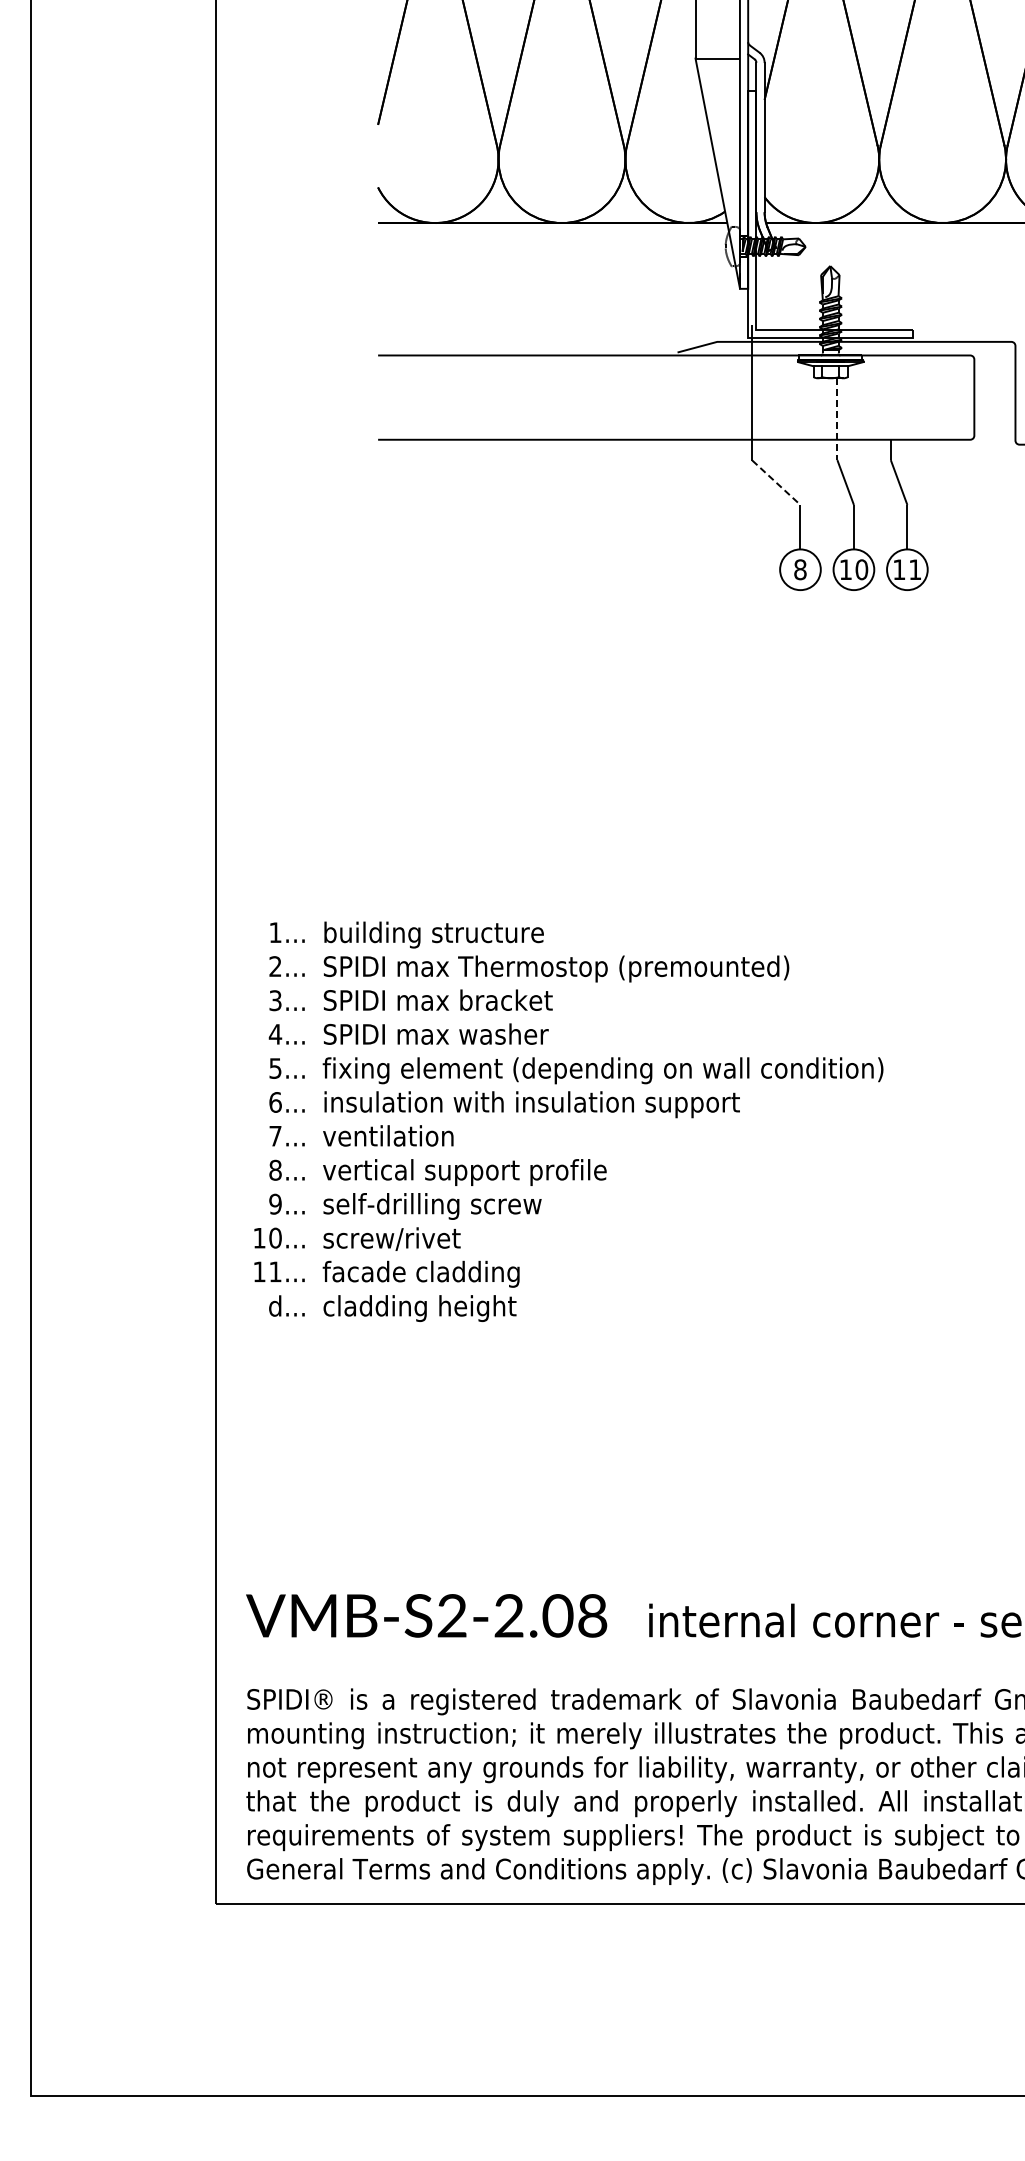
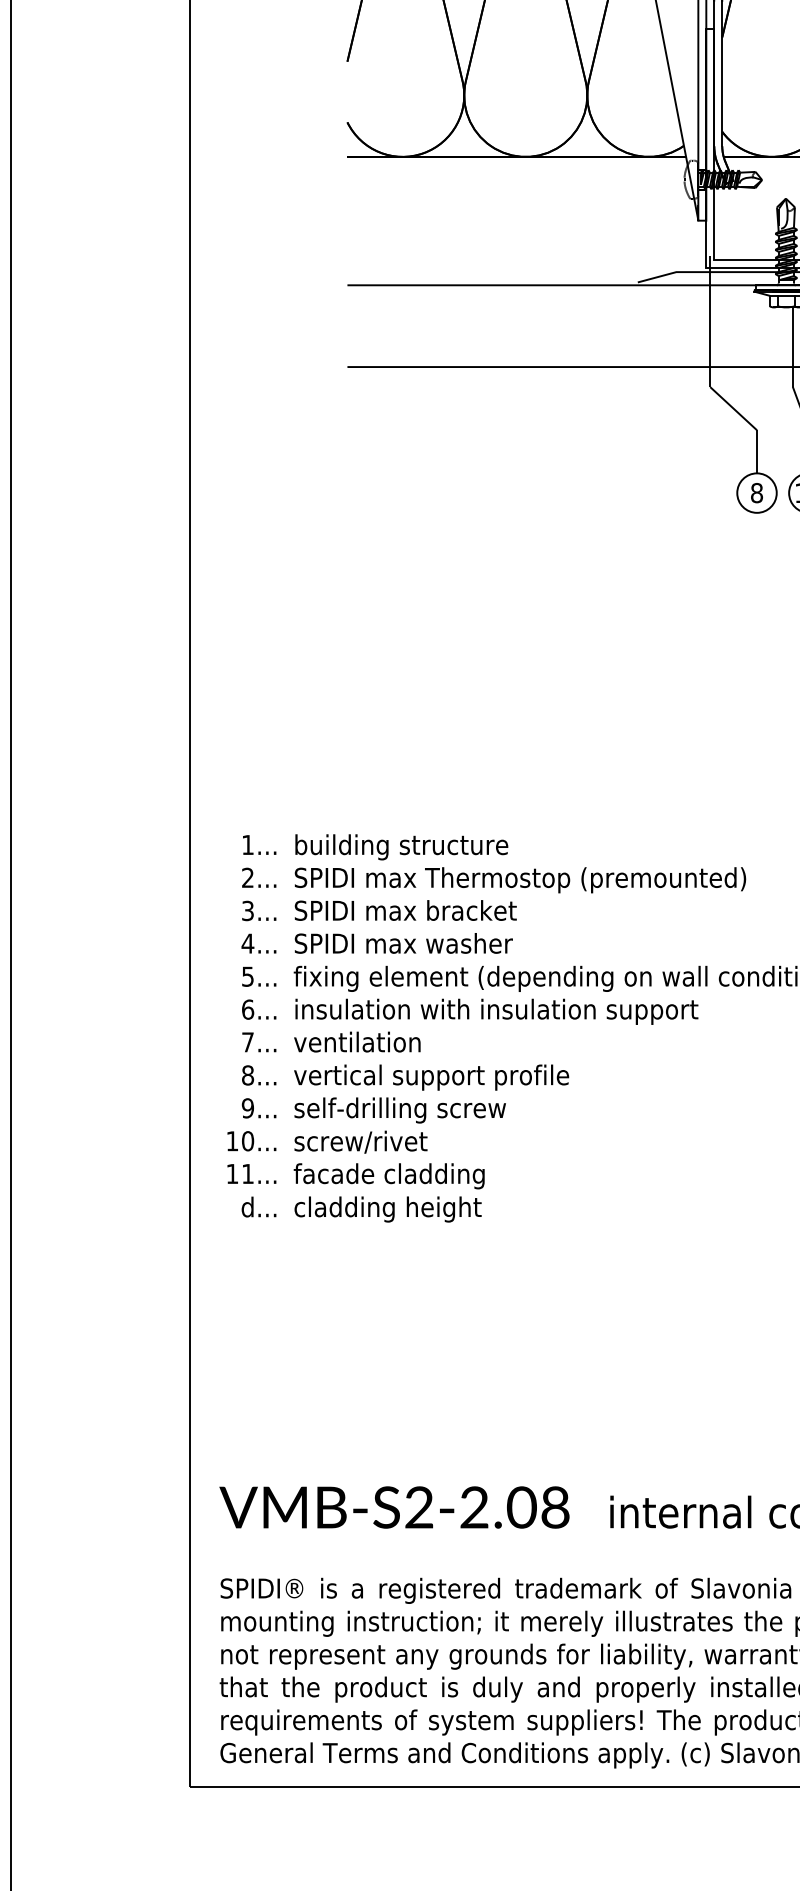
line: (837, 419) -> (792, 347), dashed -> solid
line: (776, 482) -> (733, 408), dashed -> solid

